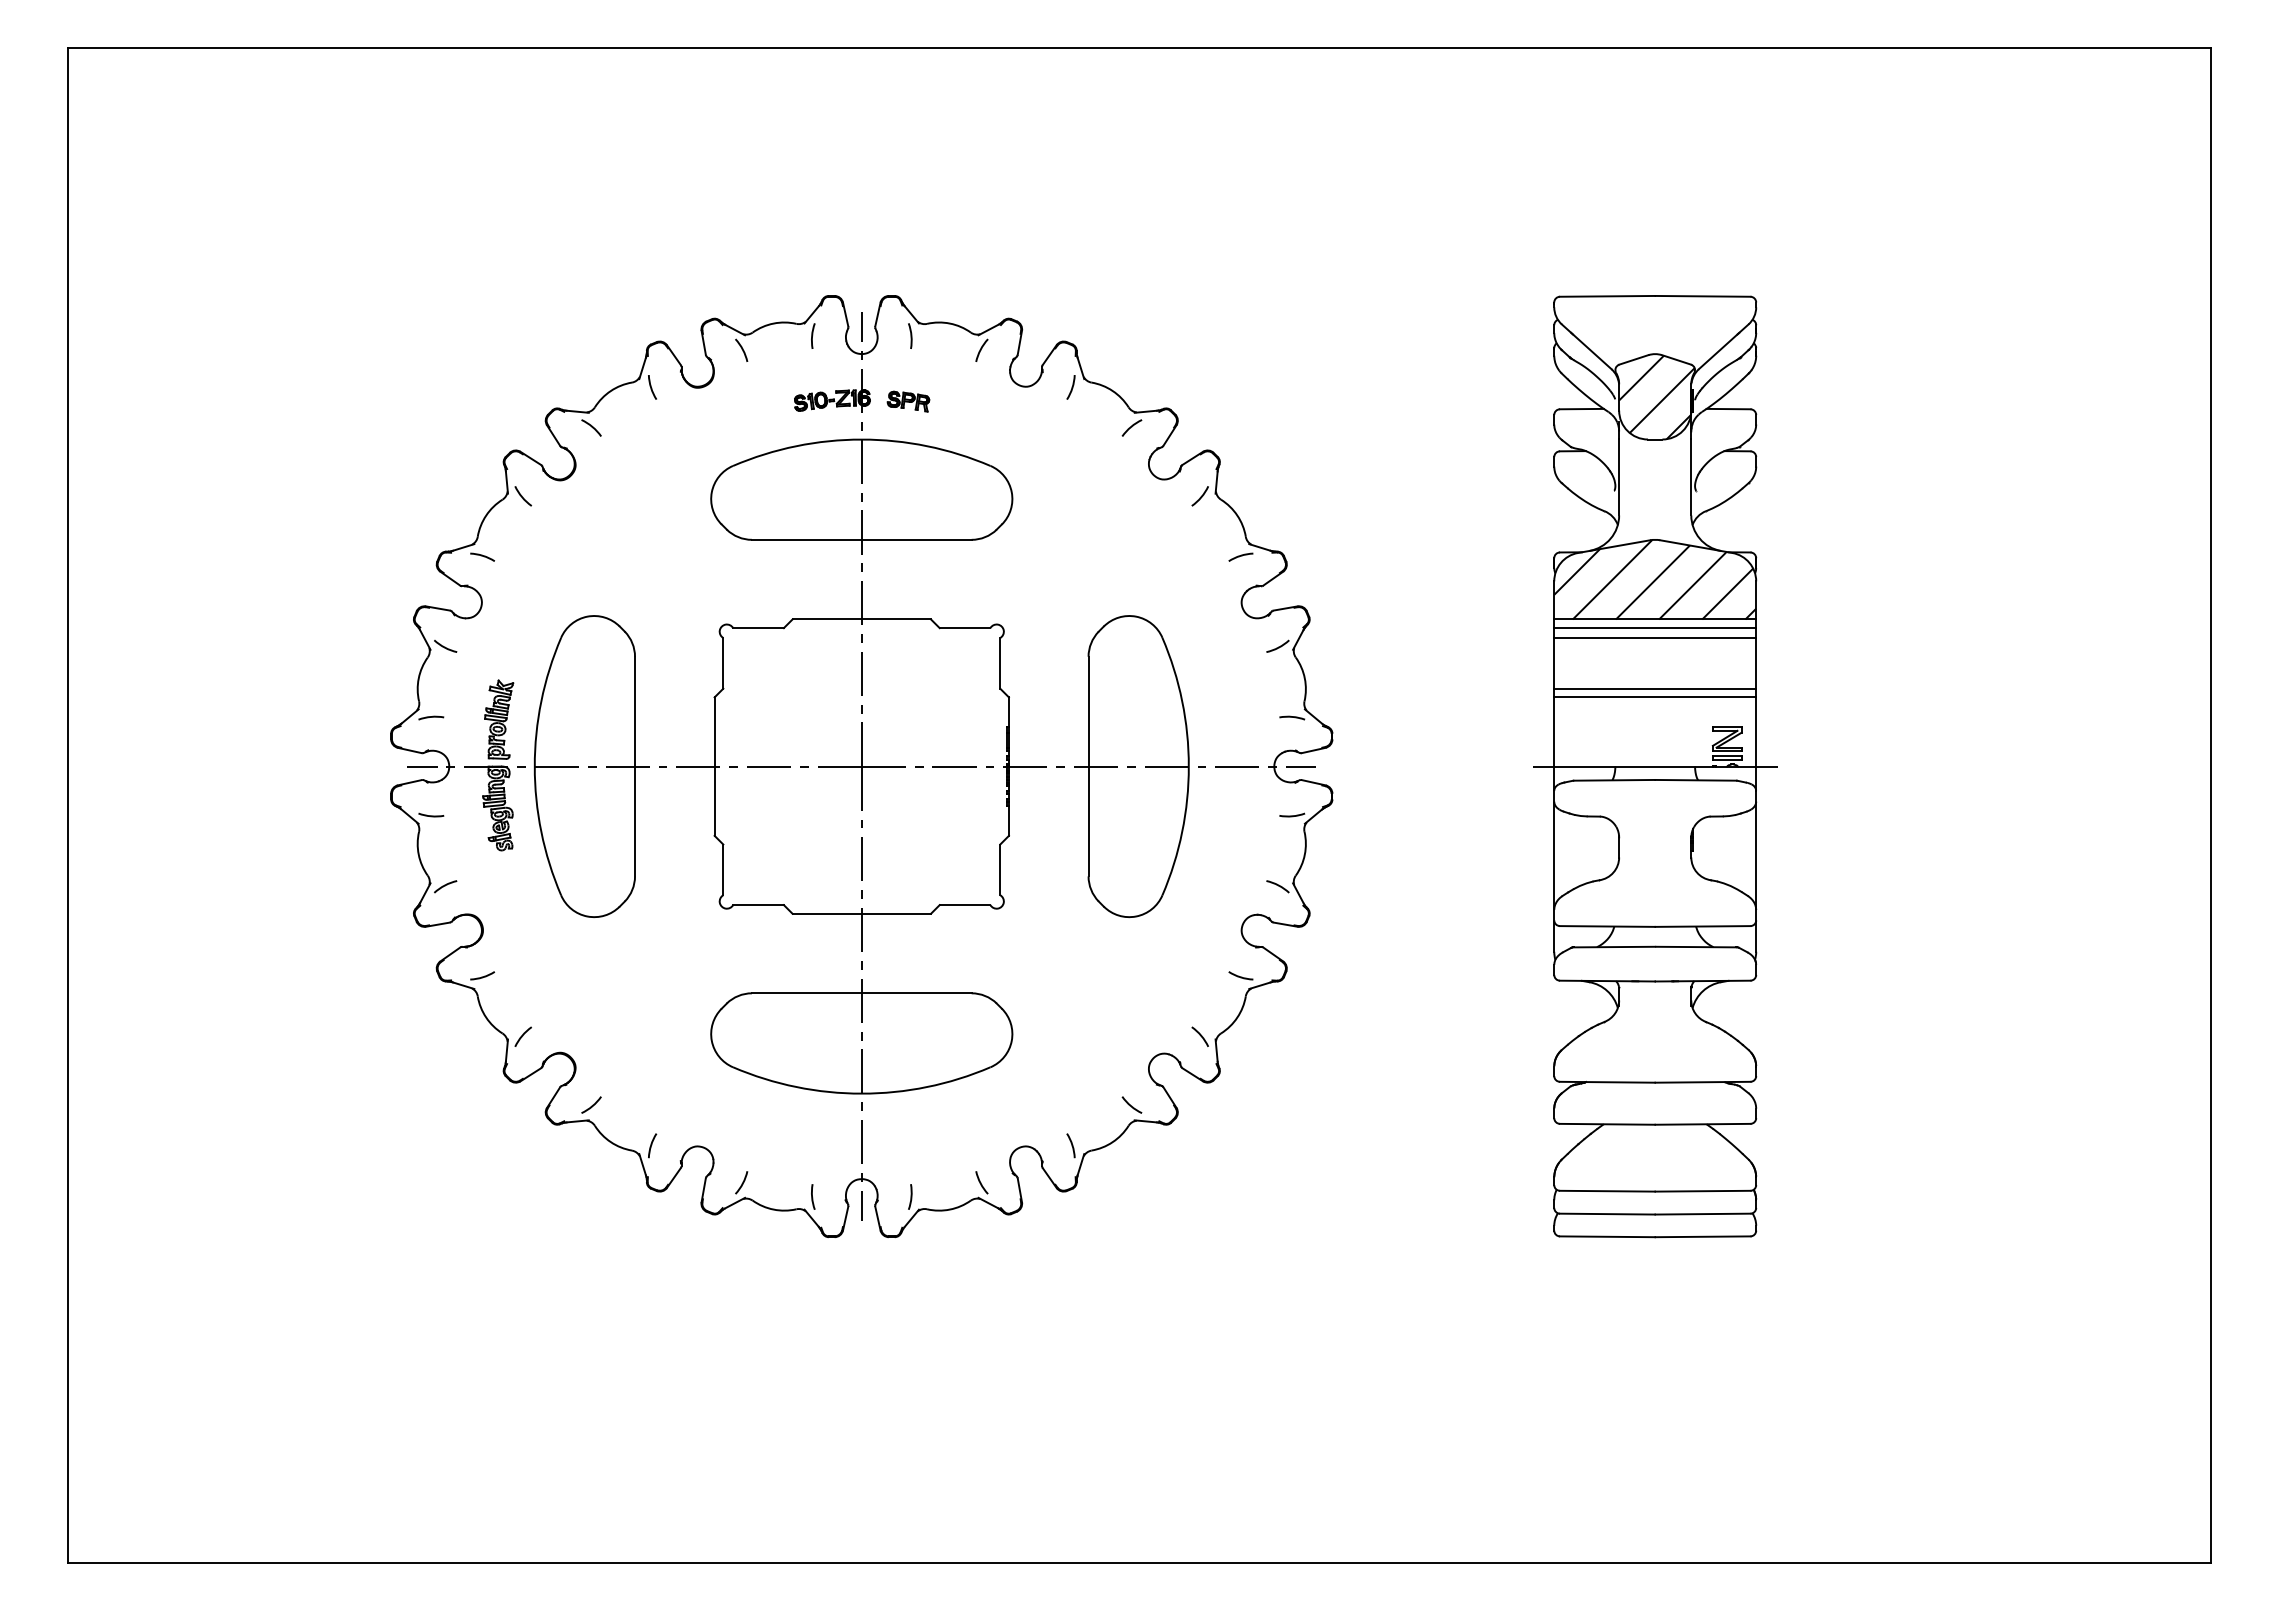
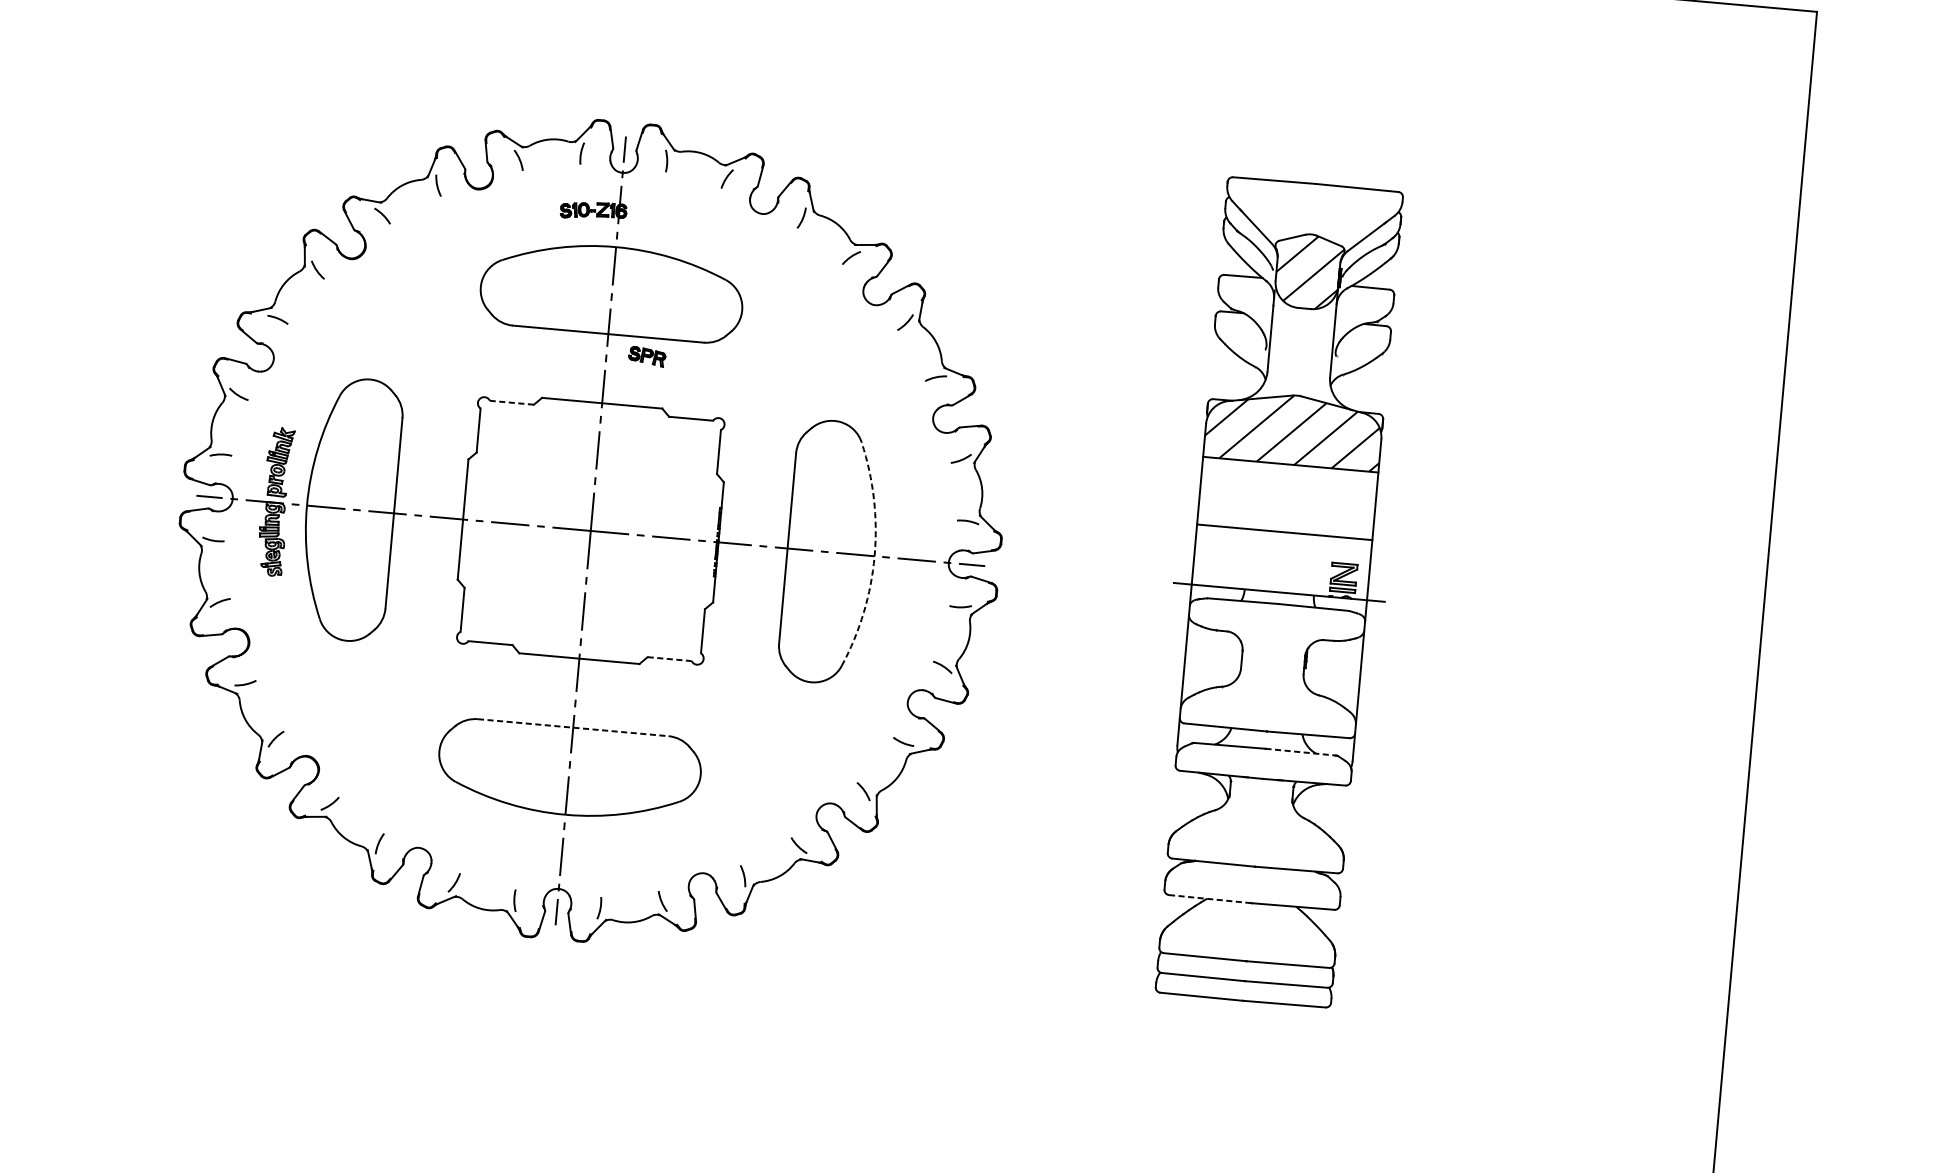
part: (908, 401) -> (647, 356), moved
line: (758, 628) -> (511, 403), solid -> dashed
line: (1655, 628) -> (1290, 472), removed
line: (1655, 637) -> (1289, 480), removed
line: (1655, 688) -> (1285, 524), removed
arc: (1188, 766) -> (874, 556), solid -> dashed
line: (965, 905) -> (670, 659), solid -> dashed
line: (1697, 947) -> (1302, 752), solid -> dashed
line: (861, 993) -> (572, 727), solid -> dashed
line: (1607, 1124) -> (1210, 899), solid -> dashed

